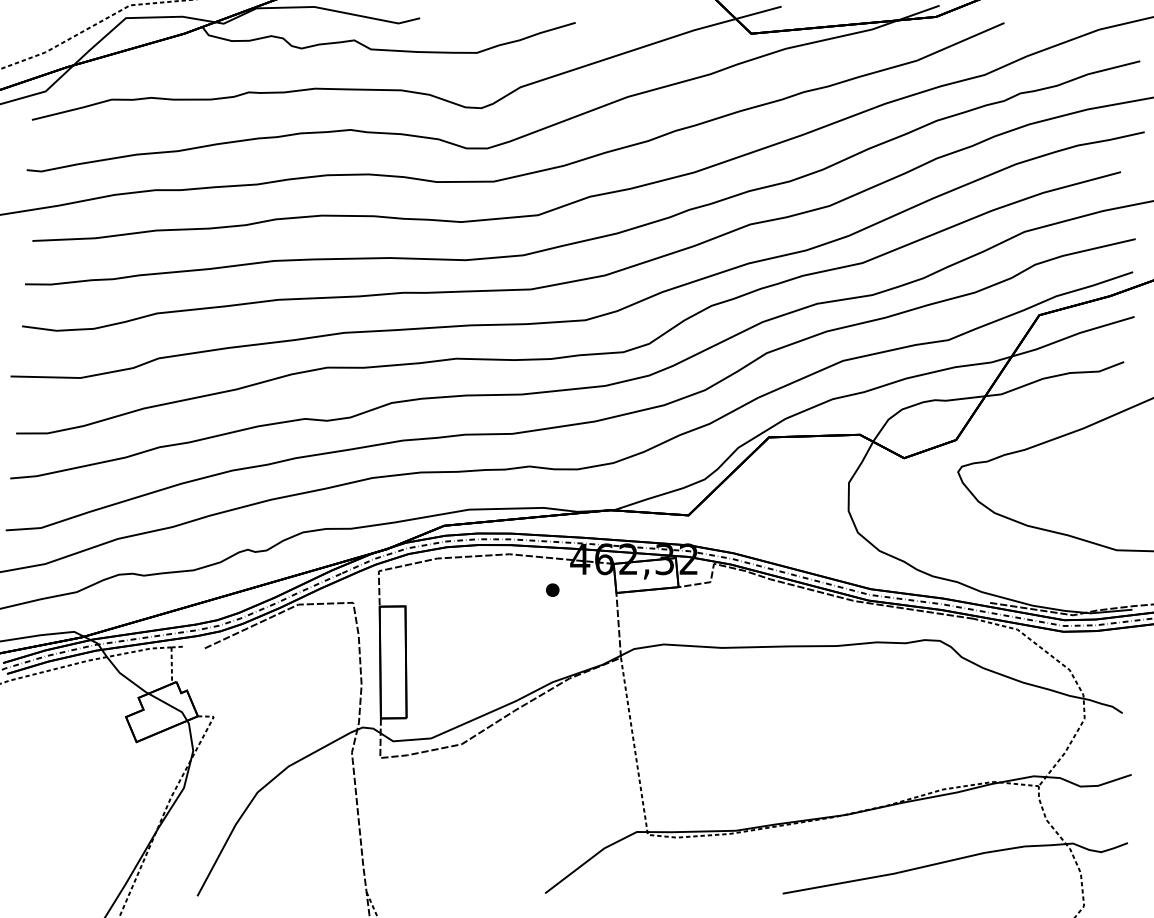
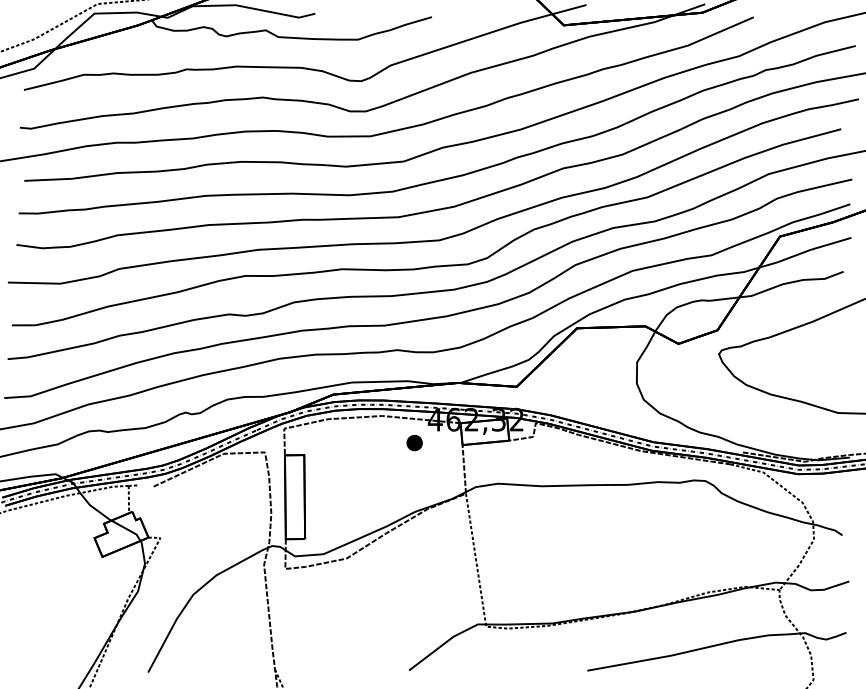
part: (552, 589) -> (414, 442), size x1.6

